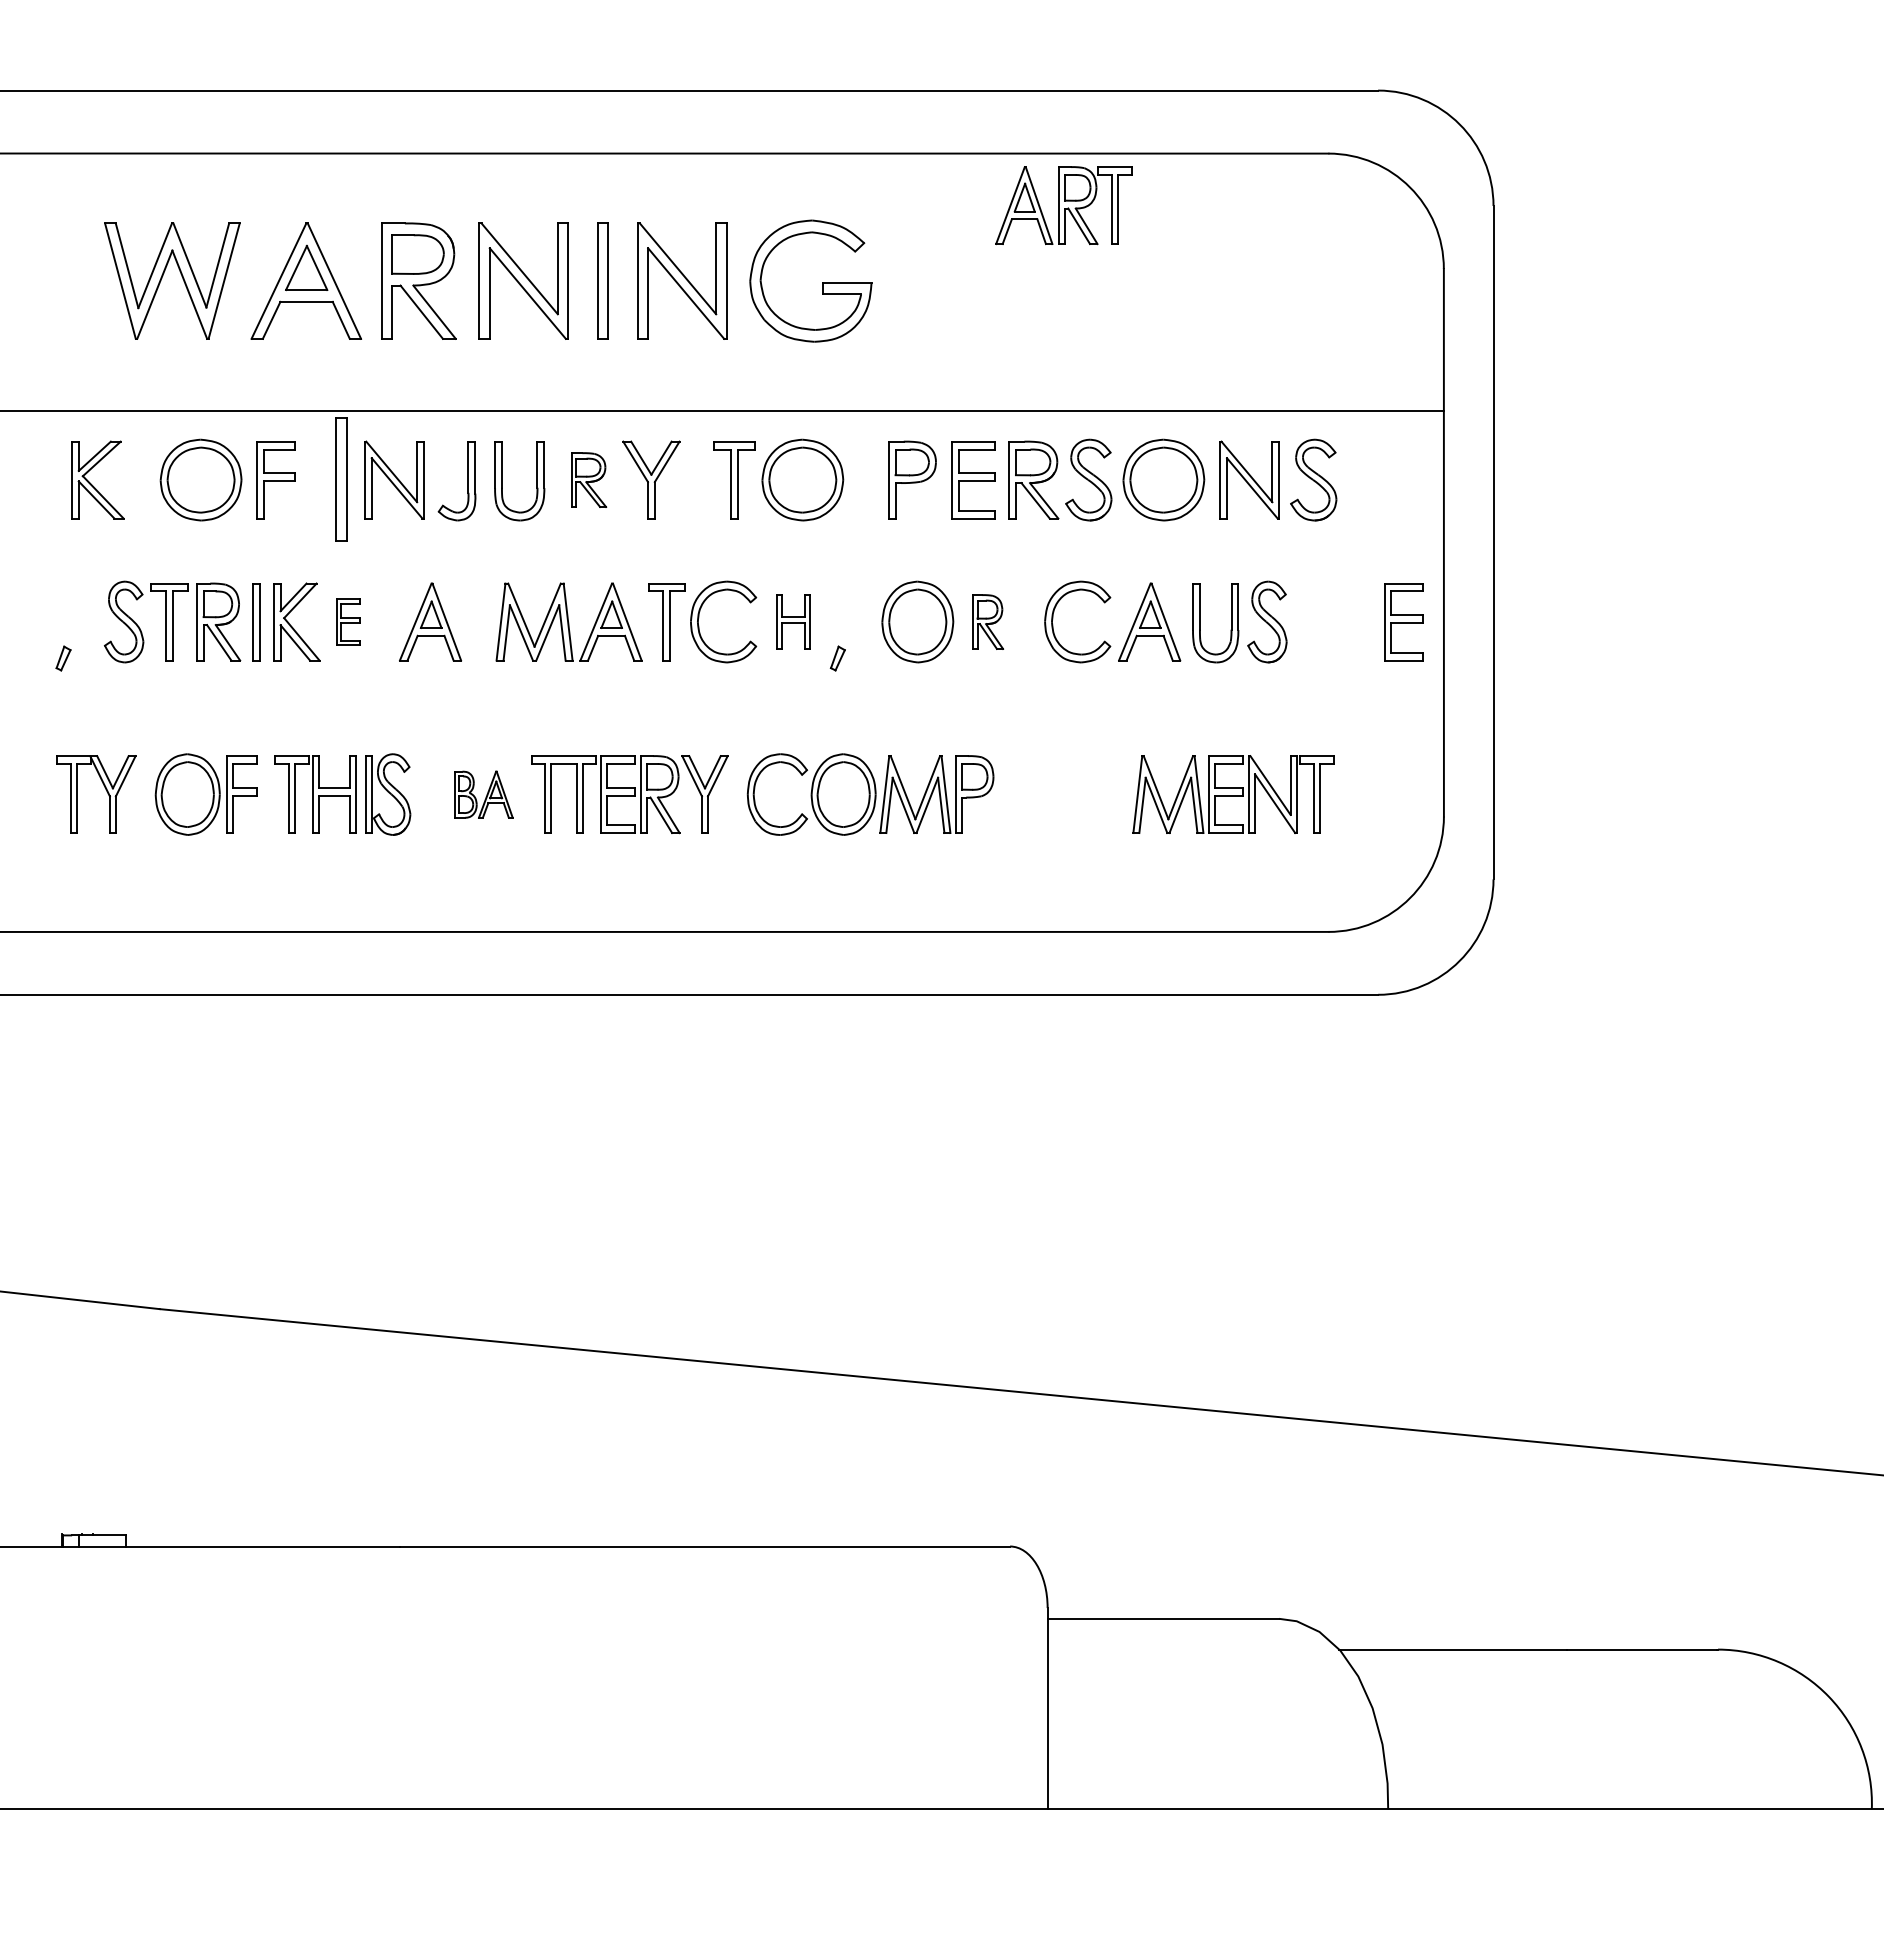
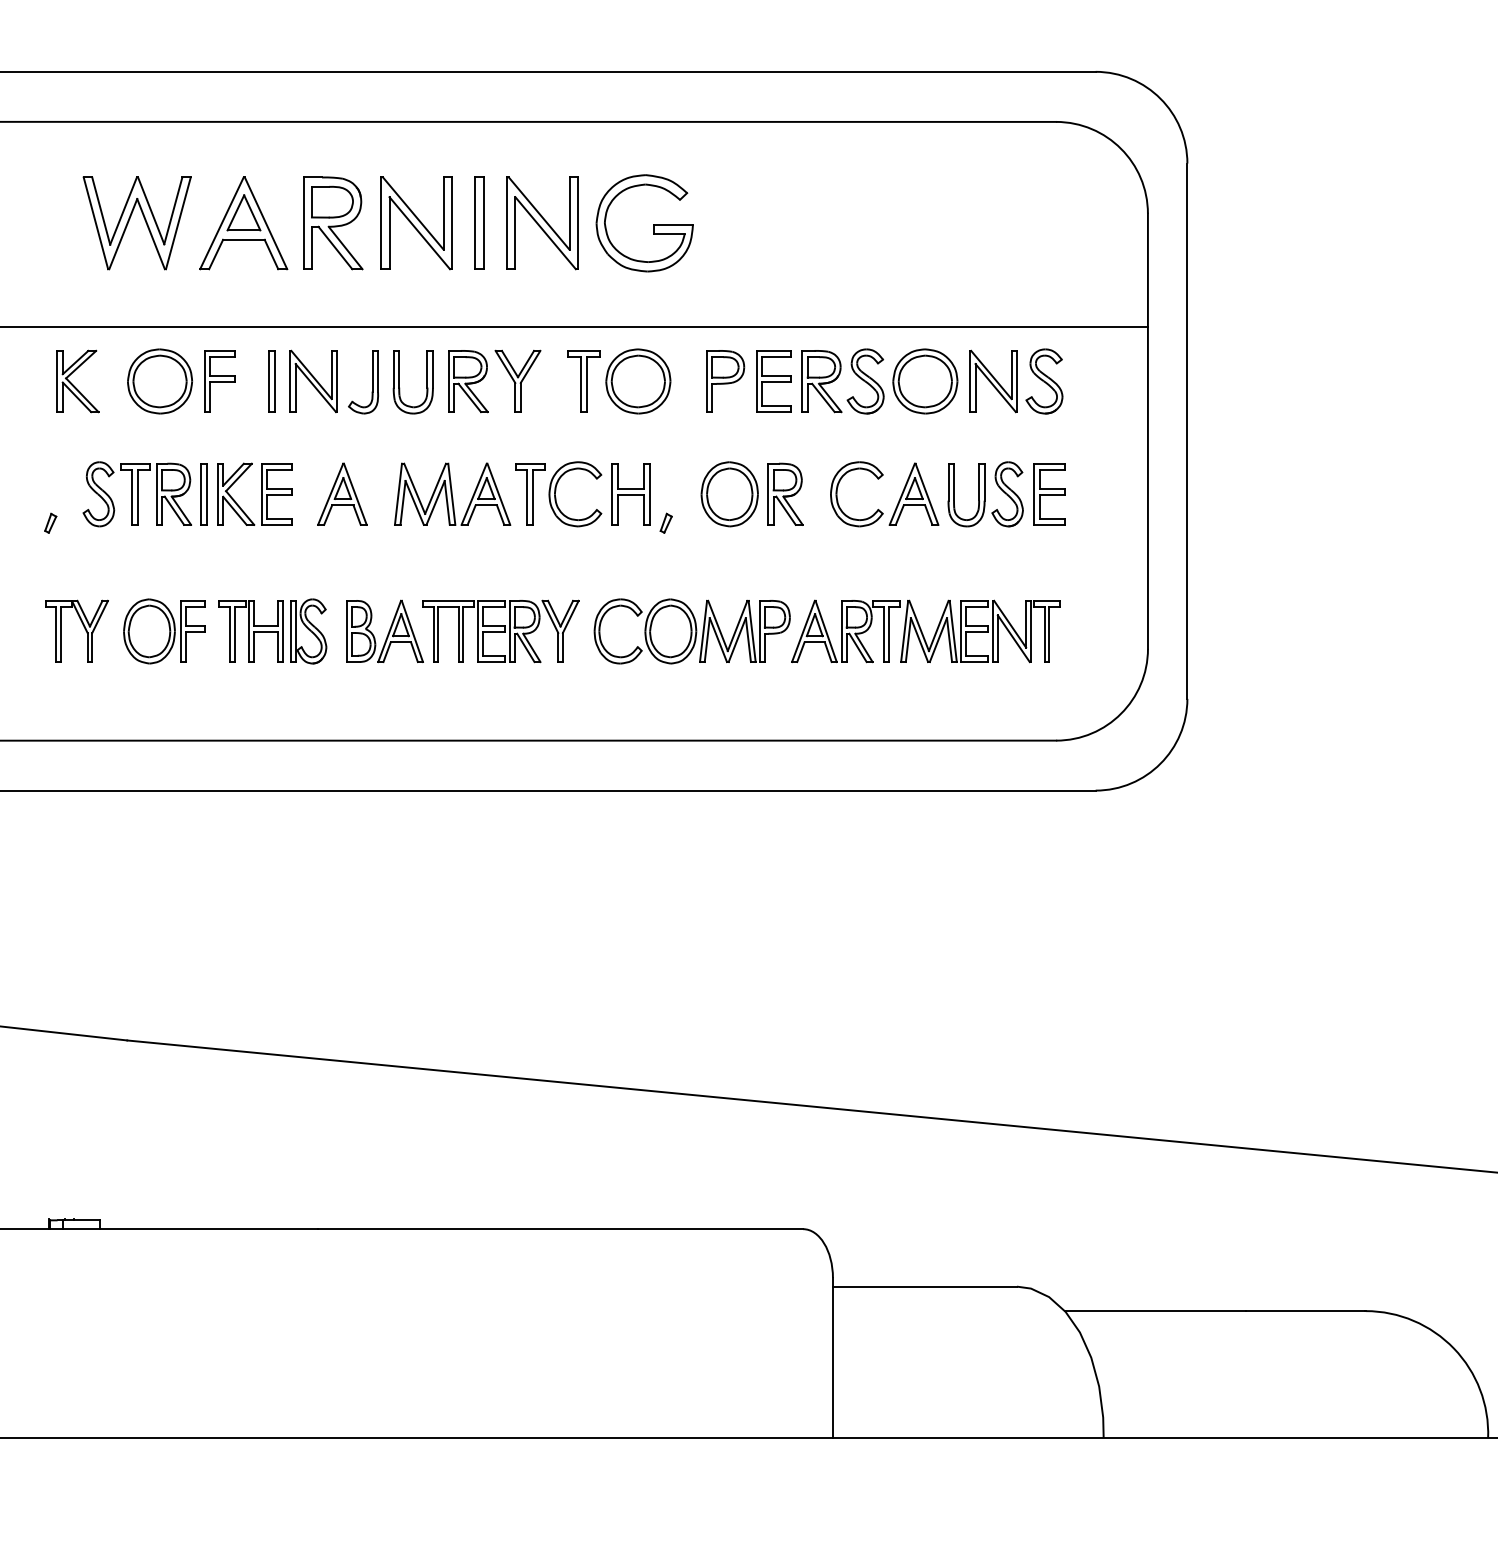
part: (1063, 205) -> (845, 631), moved
part: (588, 479) -> (468, 380), size x1.43
part: (341, 480) -> (271, 381), size x0.62
part: (987, 621) -> (785, 493), size x1.43
part: (347, 622) -> (276, 494), size x1.67
part: (793, 622) -> (630, 494), size x1.43
part: (1403, 622) -> (1049, 494), moved
part: (483, 794) -> (384, 631), size x1.67

